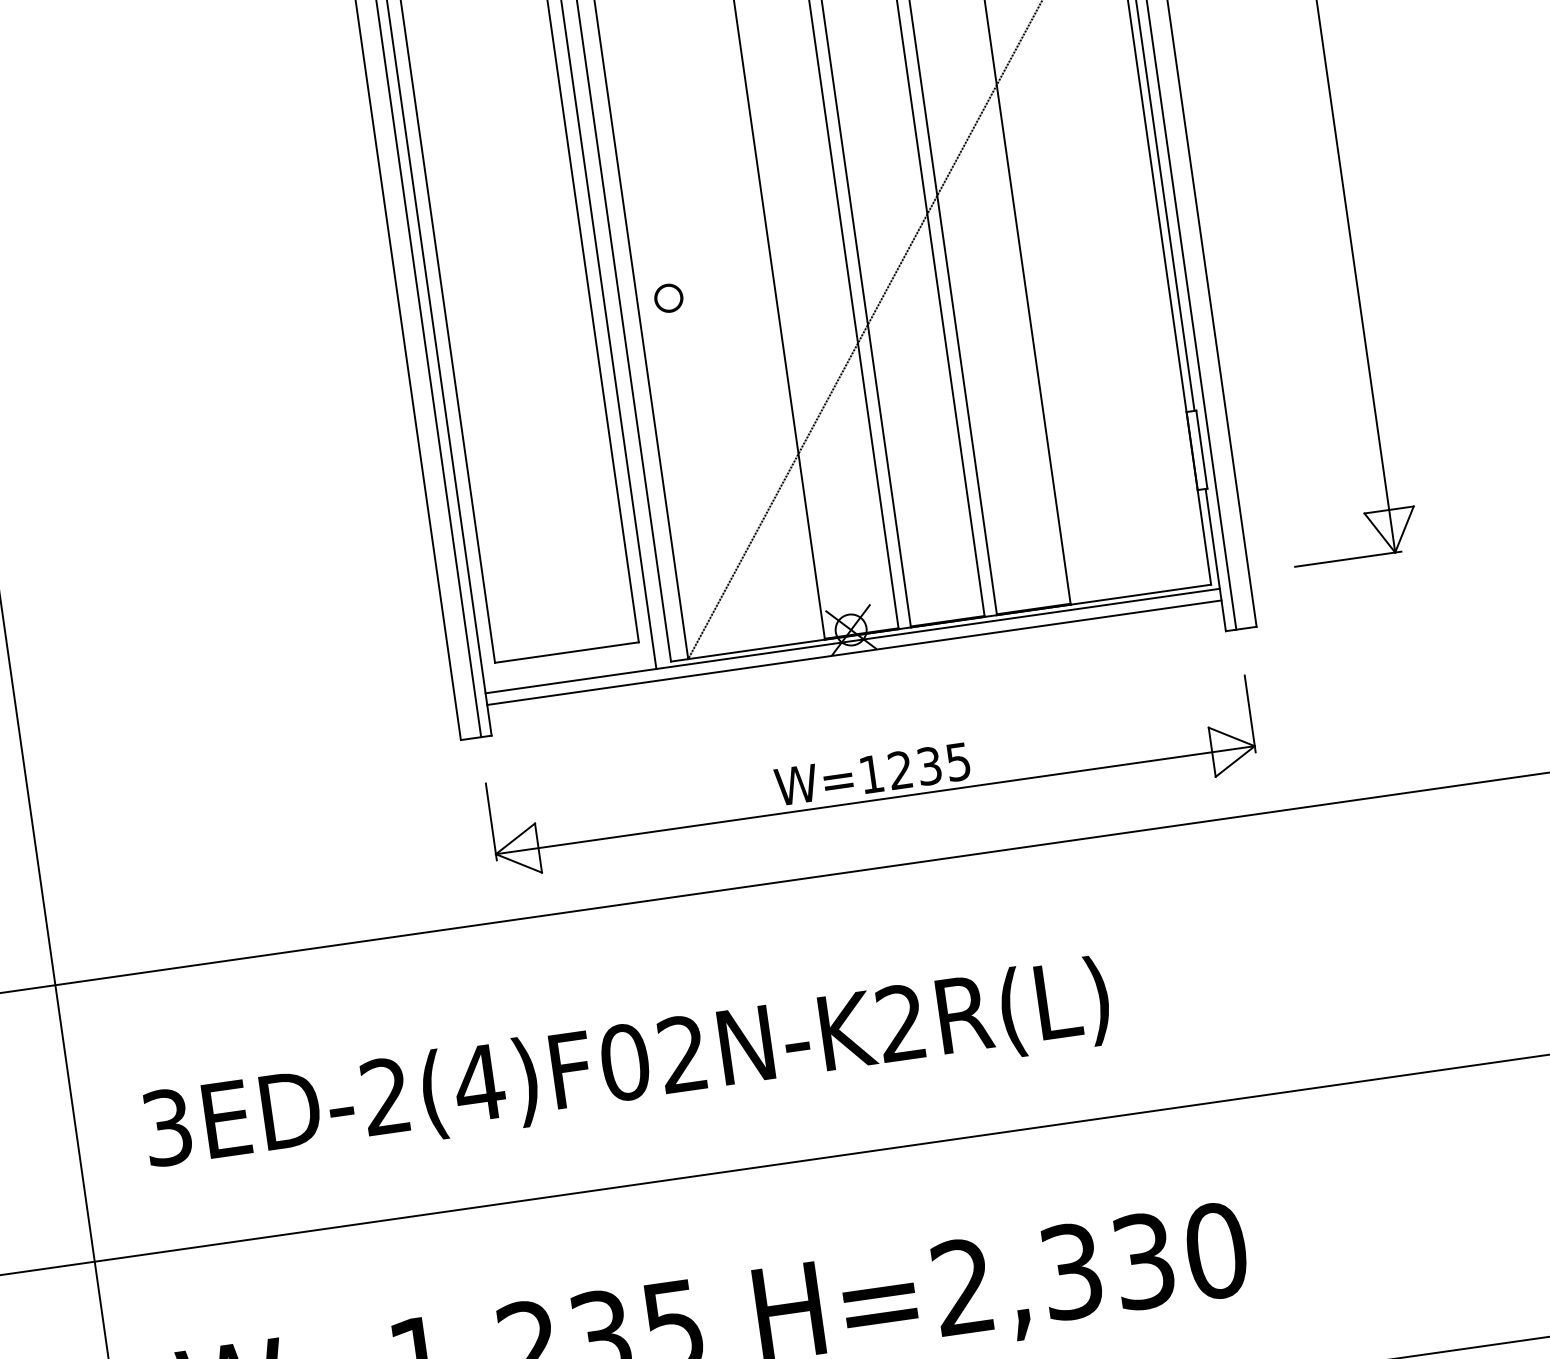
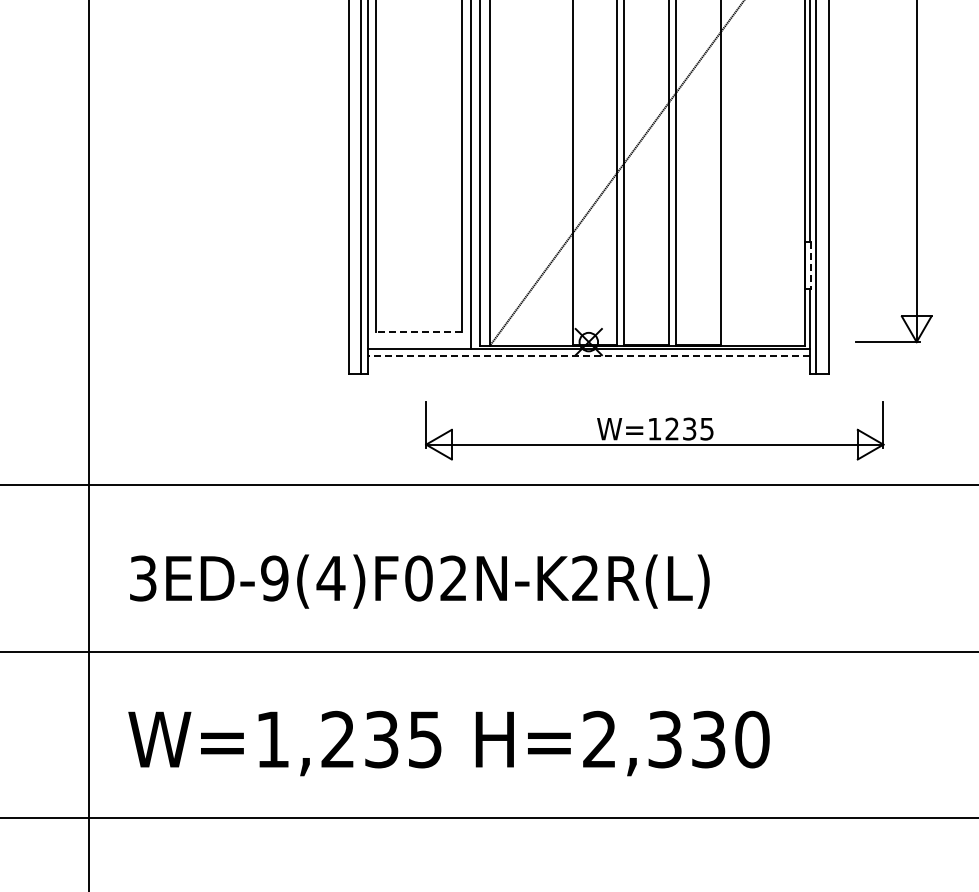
circle: (667, 297) -> (508, 130), removed
line: (1202, 450) -> (811, 265), solid -> dashed
line: (566, 652) -> (418, 331), solid -> dashed
line: (853, 652) -> (588, 355), solid -> dashed
part: (871, 776) -> (654, 430), moved
text: (385, 1096) -> (274, 578), 3ED-2(4)F02N-K2R(L) -> 3ED-9(4)F02N-K2R(L)

